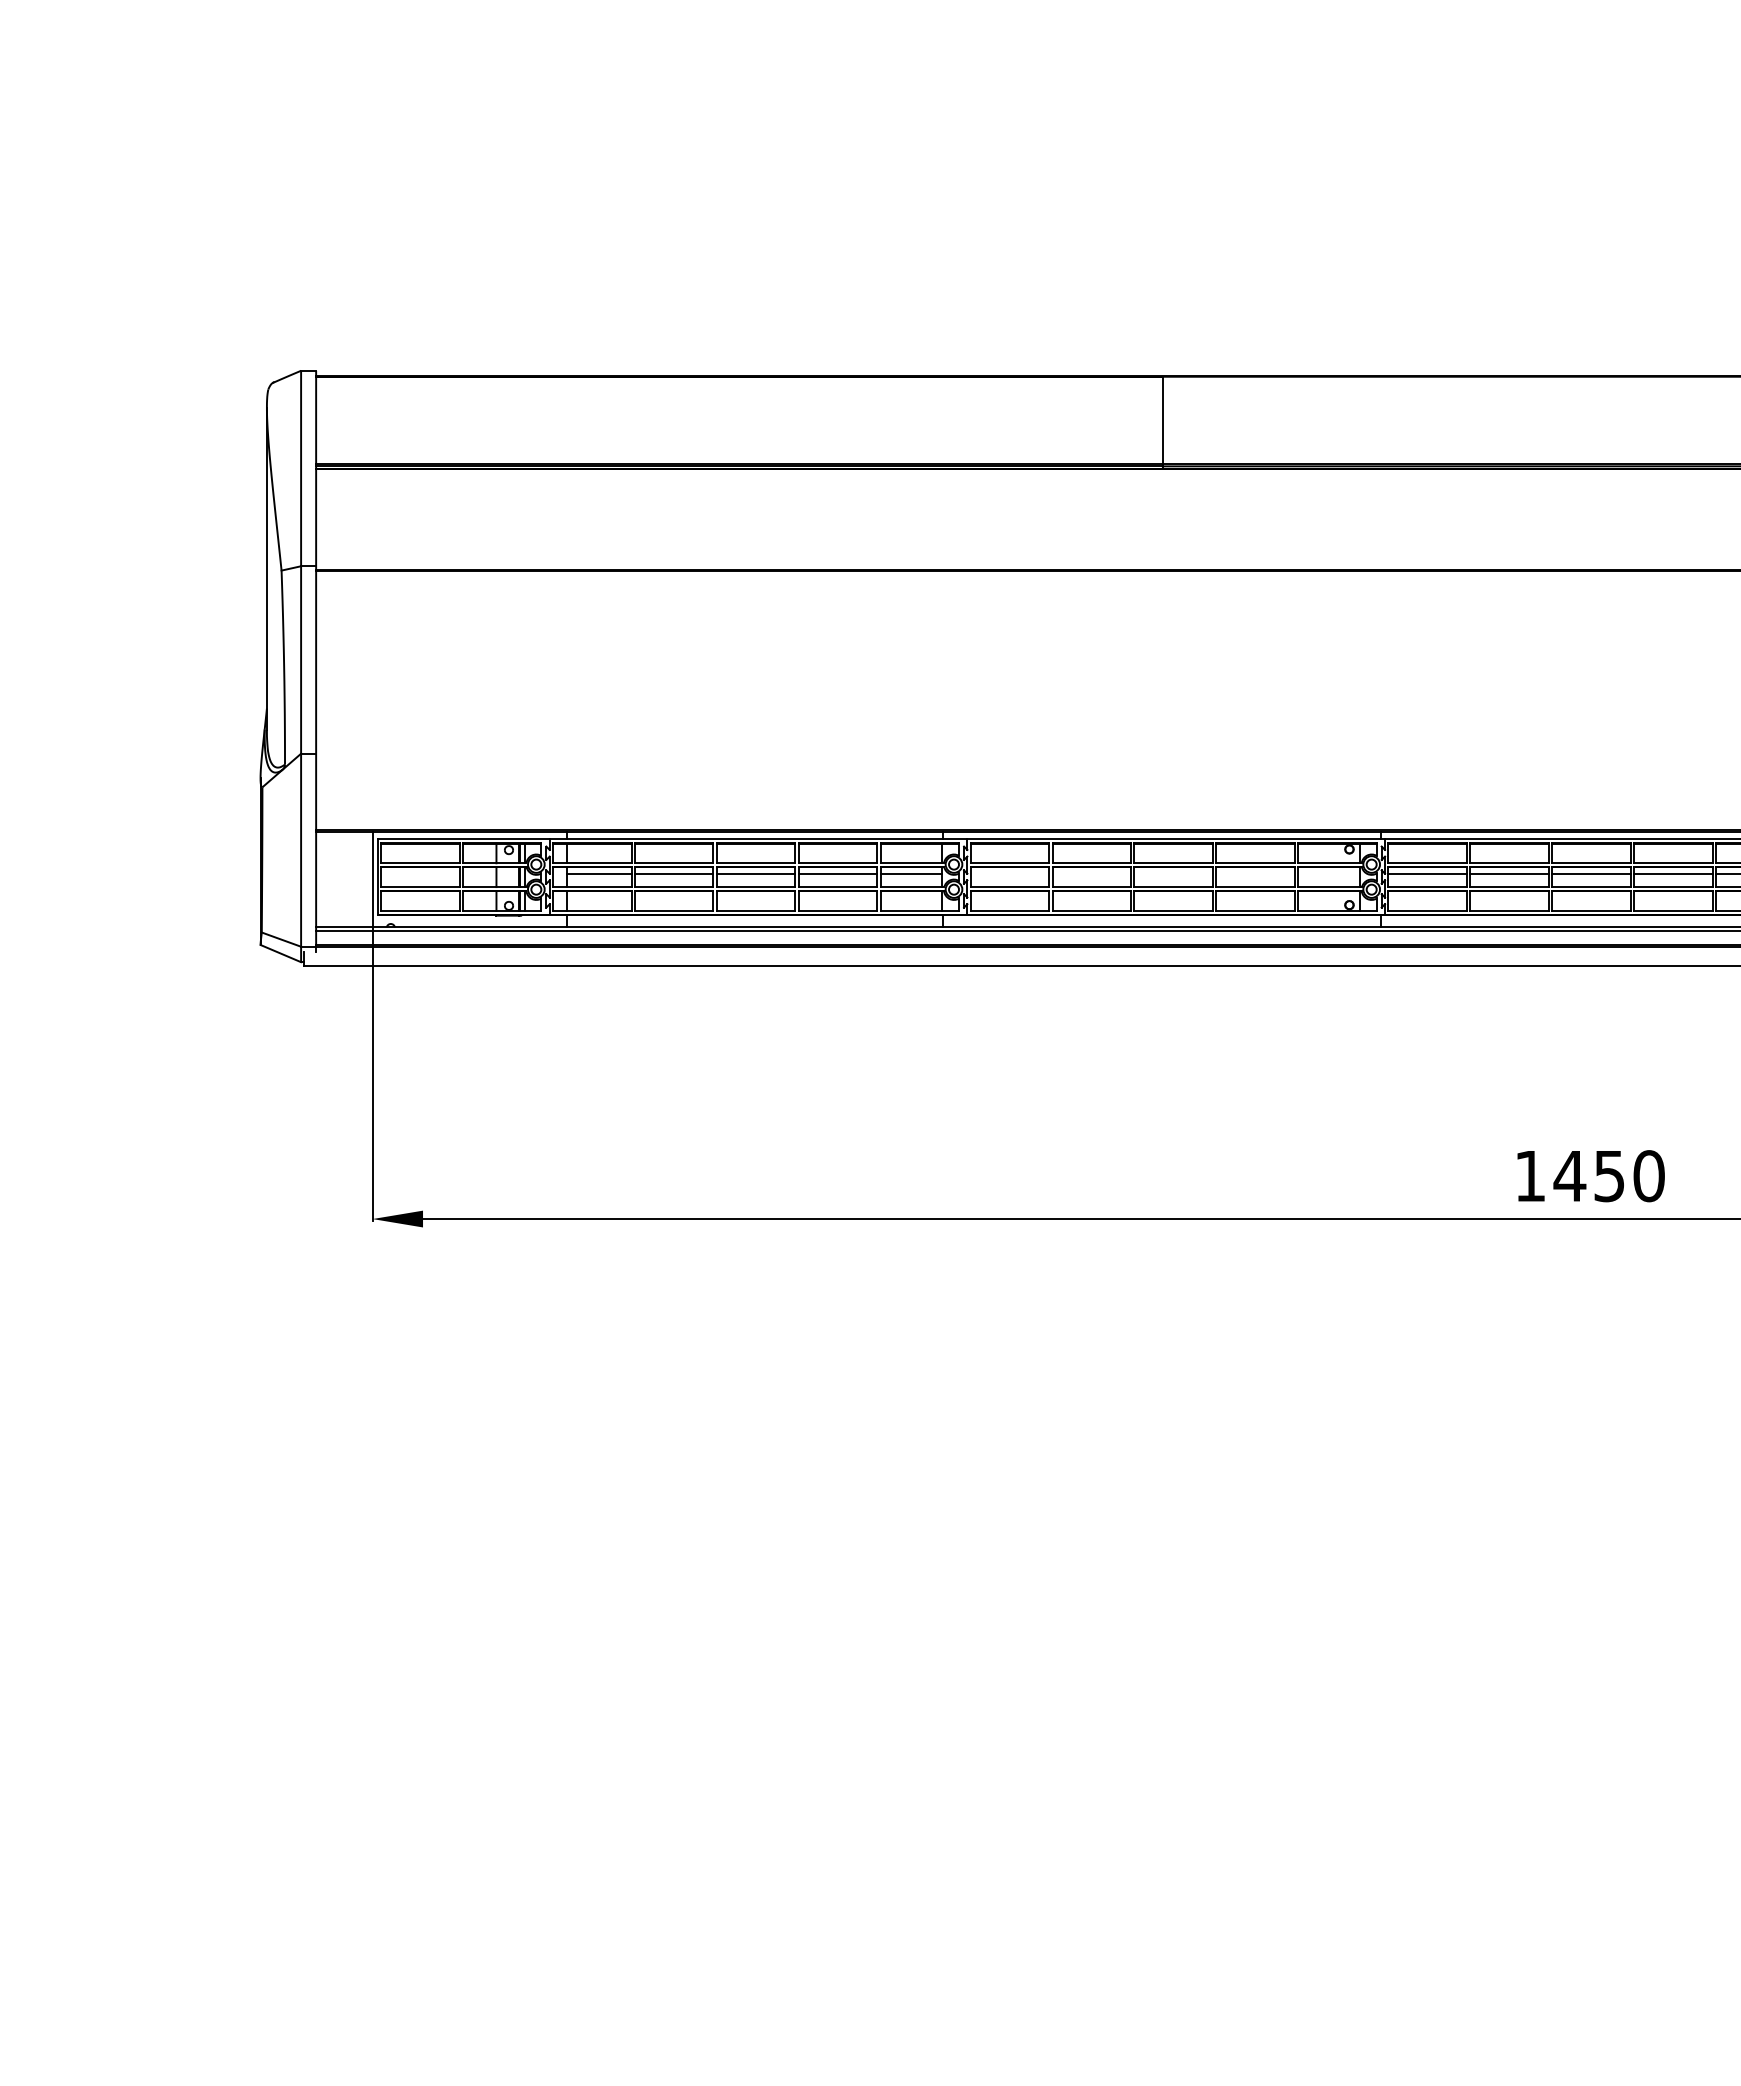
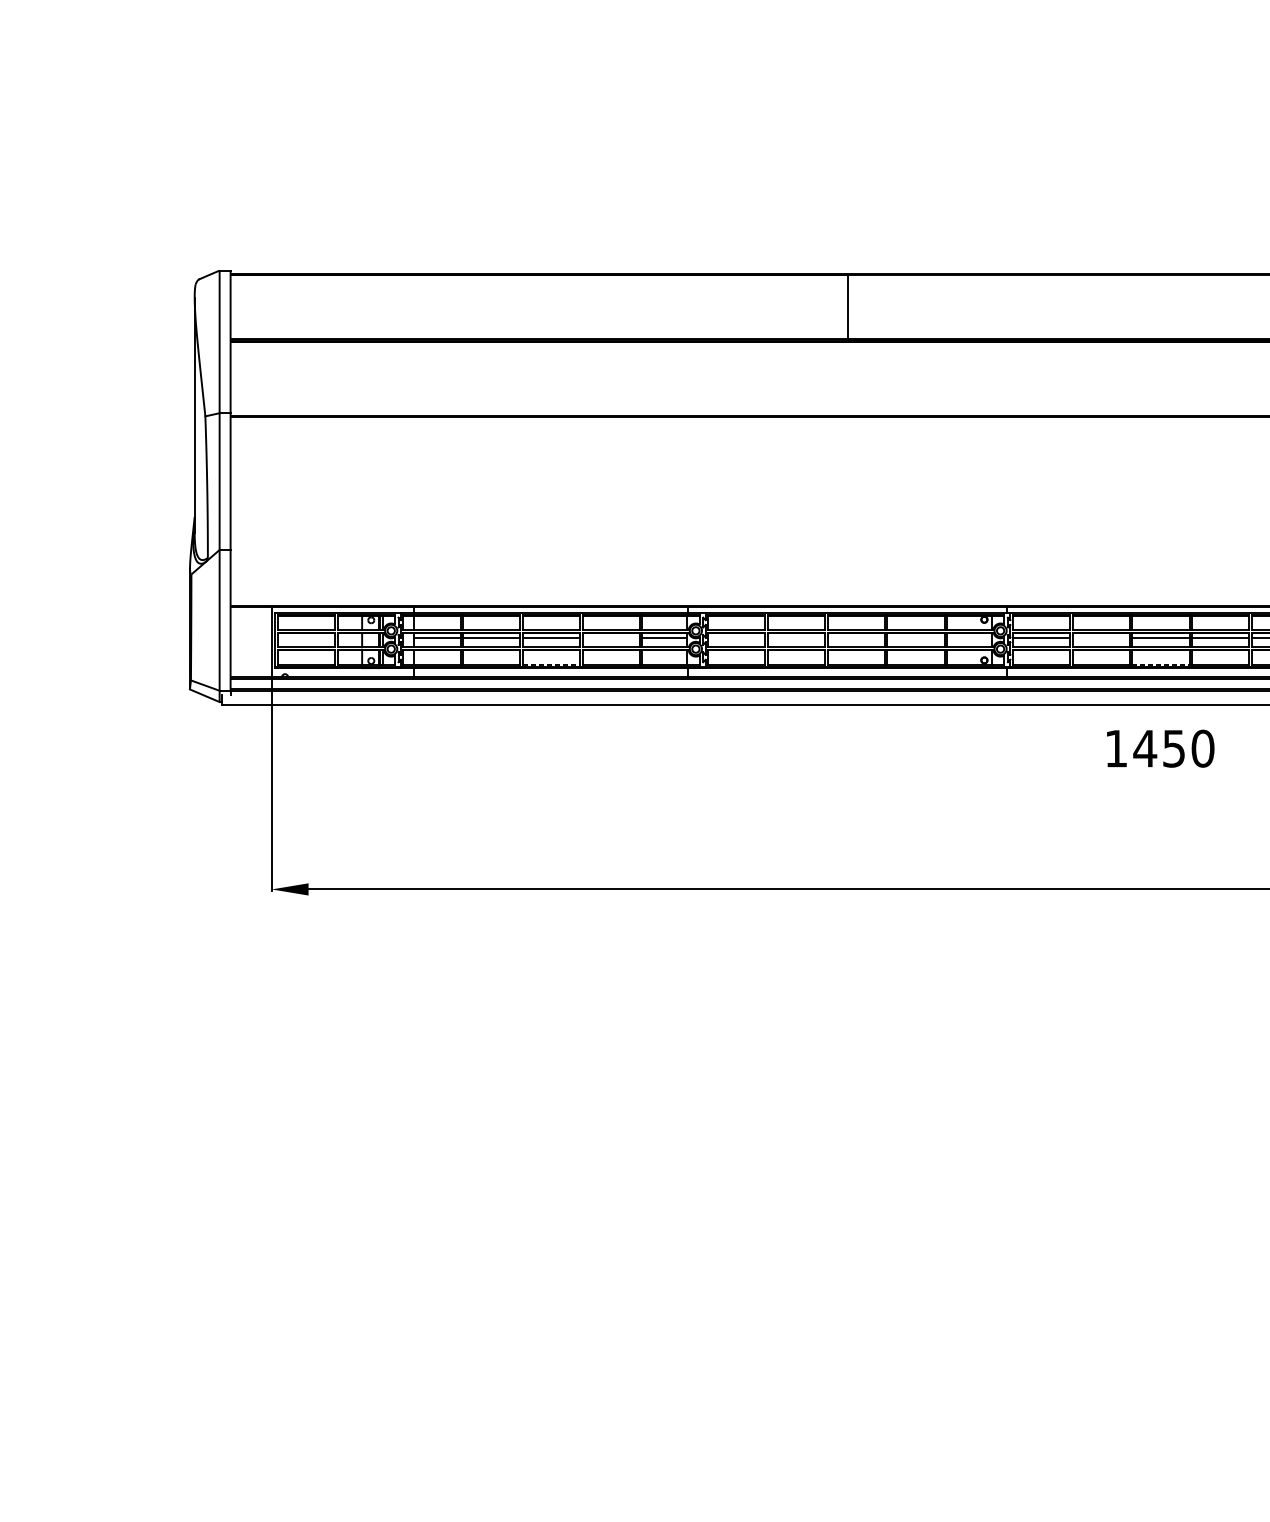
line: (837, 873) -> (610, 637), removed
line: (1509, 873) -> (1101, 637), removed
line: (756, 910) -> (551, 664), solid -> dashed
line: (1591, 910) -> (1160, 664), solid -> dashed
text: (1590, 1176) -> (1160, 748), moved

